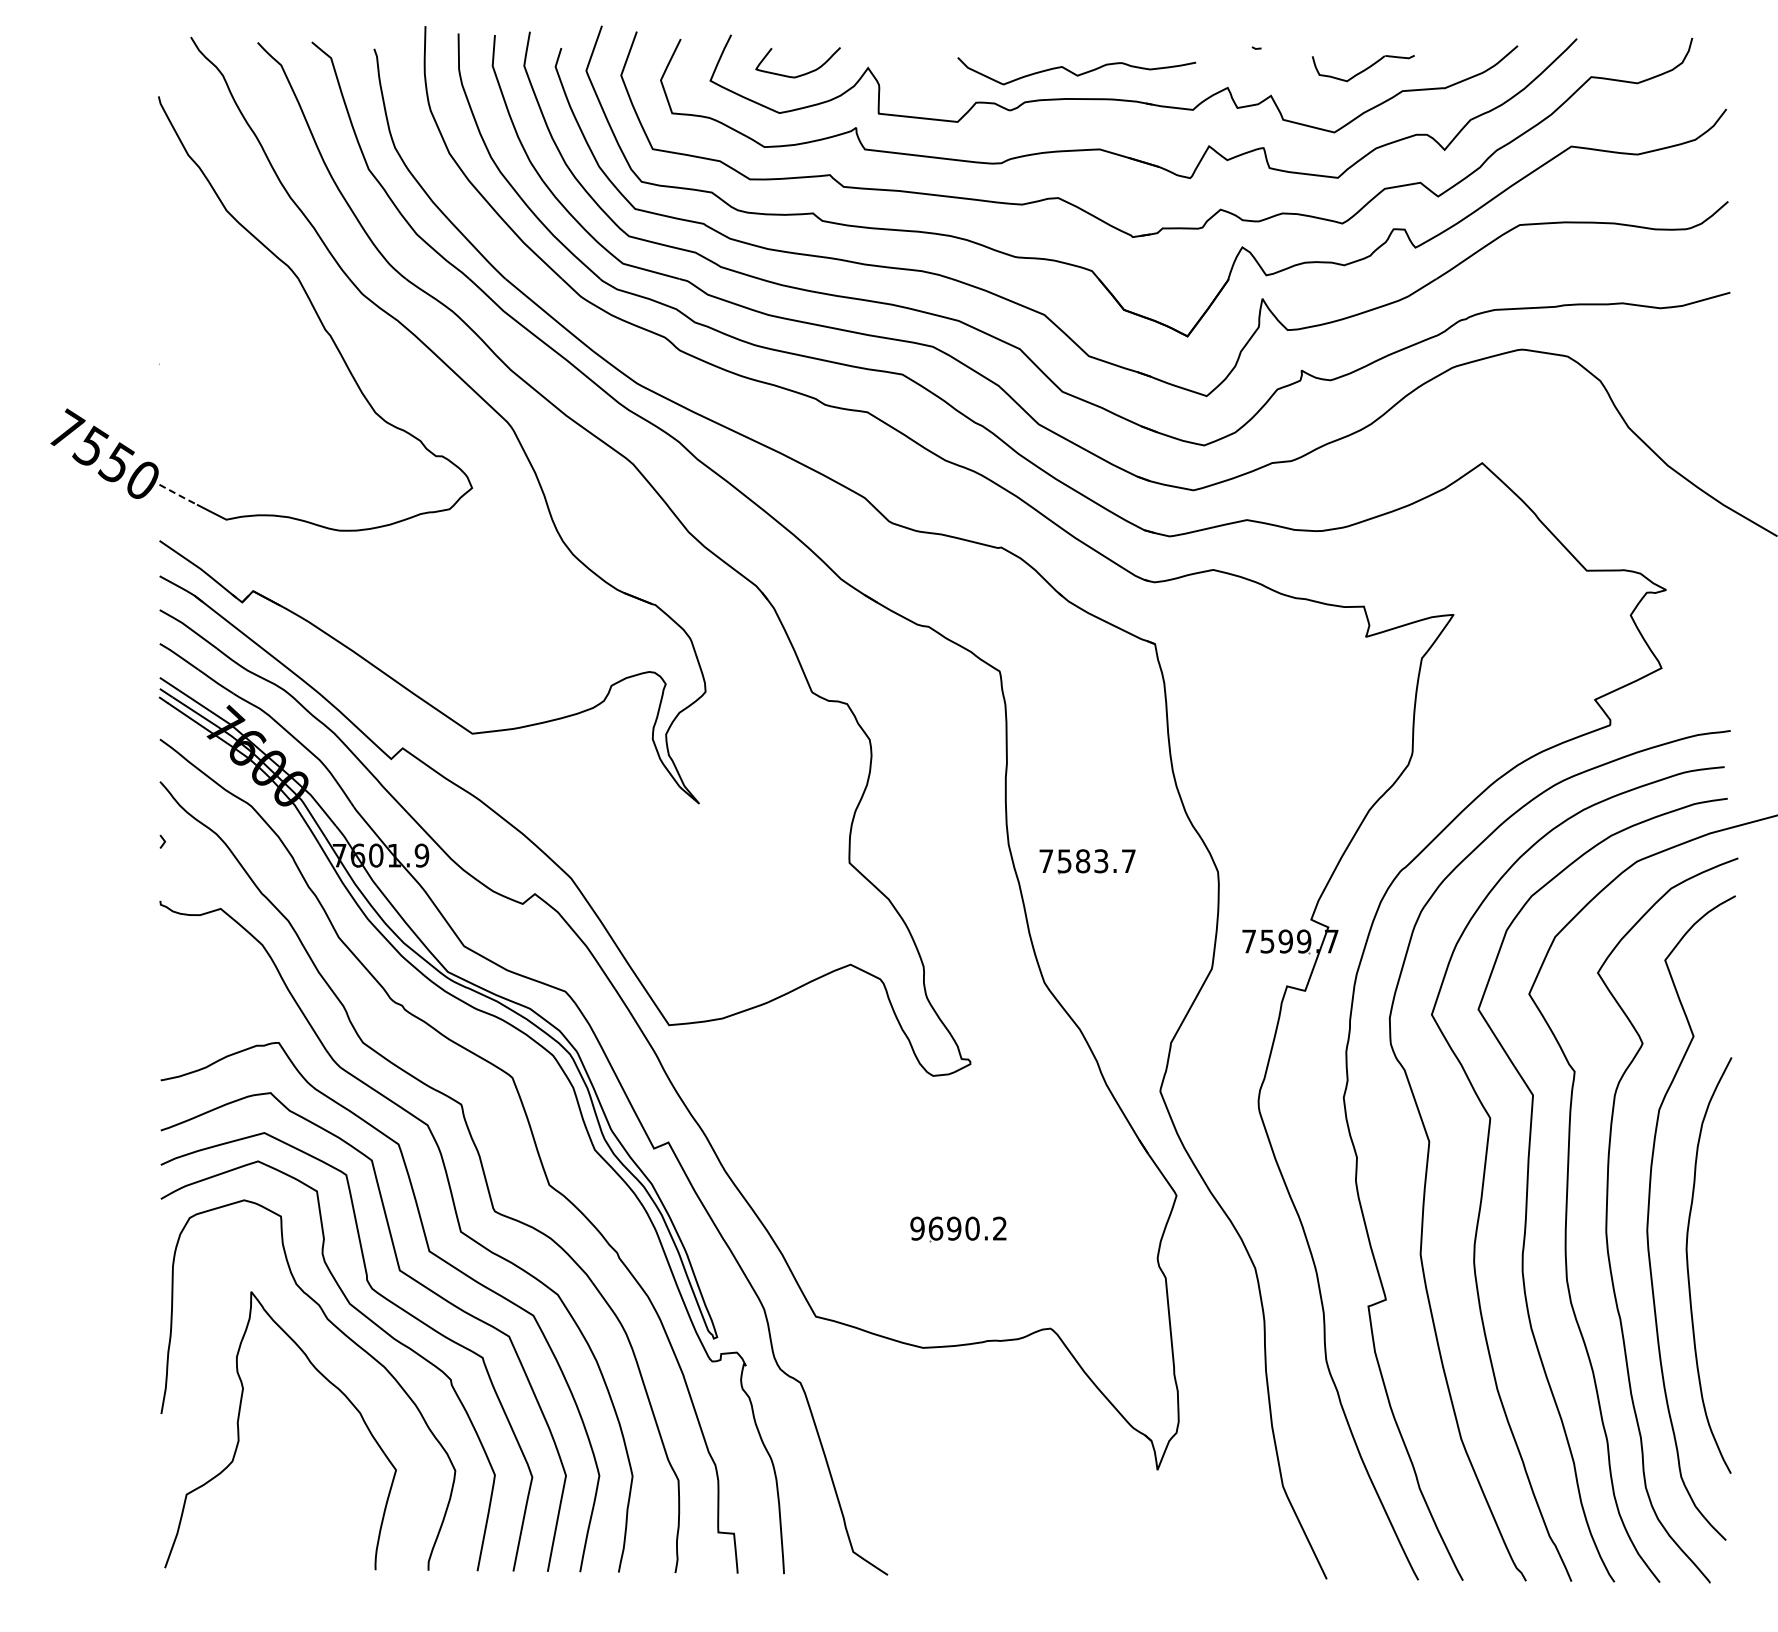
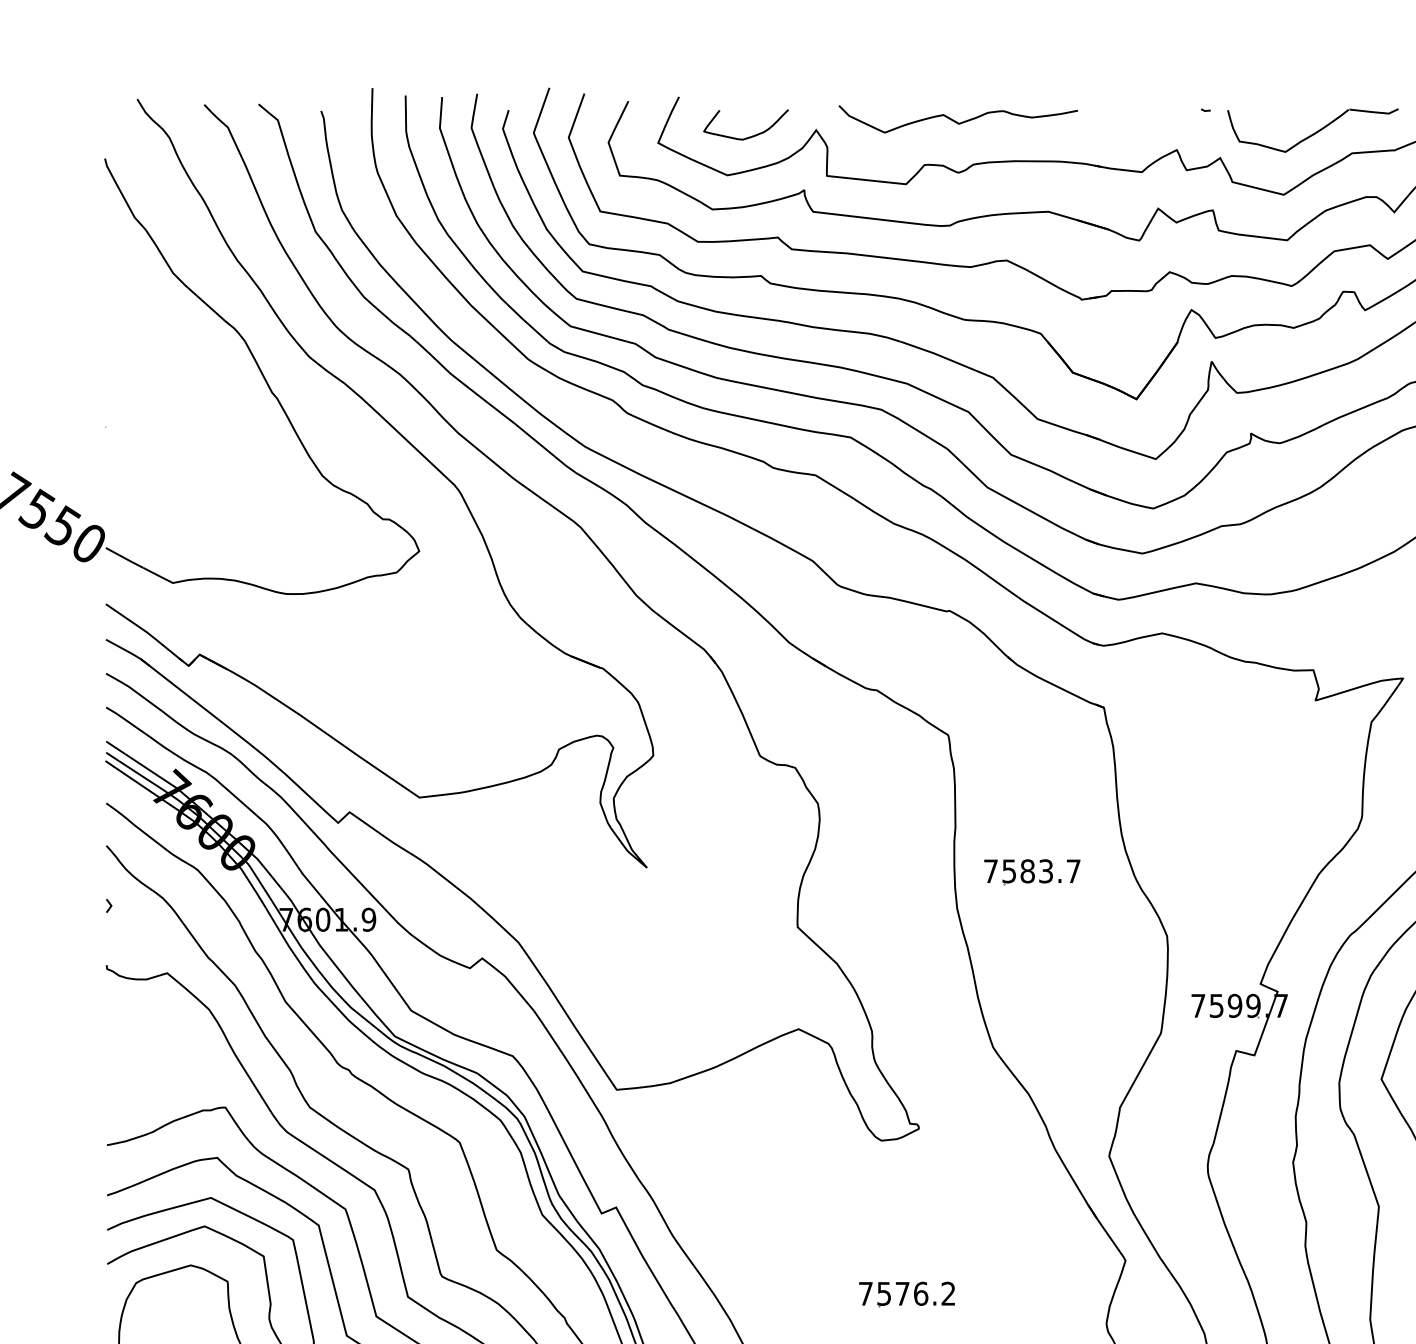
part: (1363, 68) -> (1312, 130), size x1.67
curve: (1075, 73) -> (957, 121), moved
line: (179, 495) -> (125, 558), dashed -> solid
part: (1087, 861) -> (1032, 871), moved
text: (944, 1228) -> (892, 1293), 9690.2 -> 7576.2

